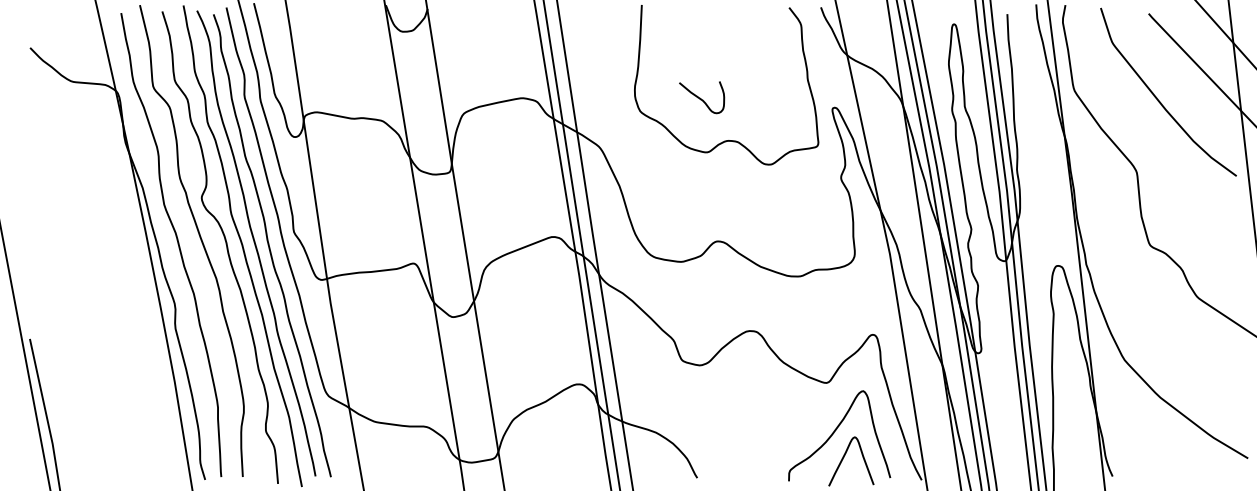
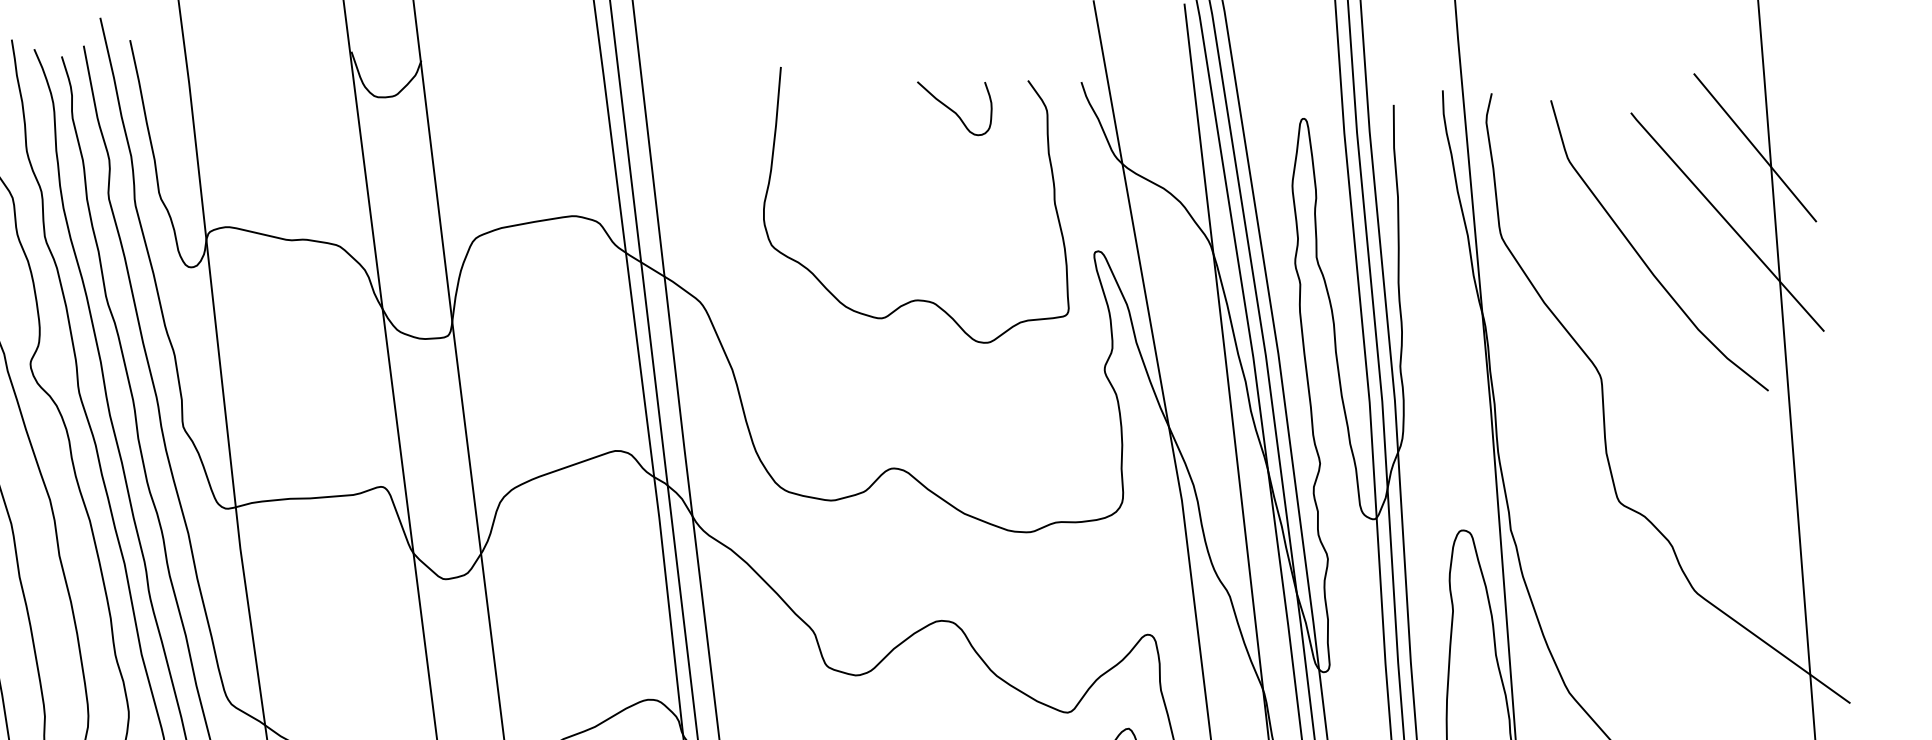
curve: (701, 98) -> (953, 109), moved

